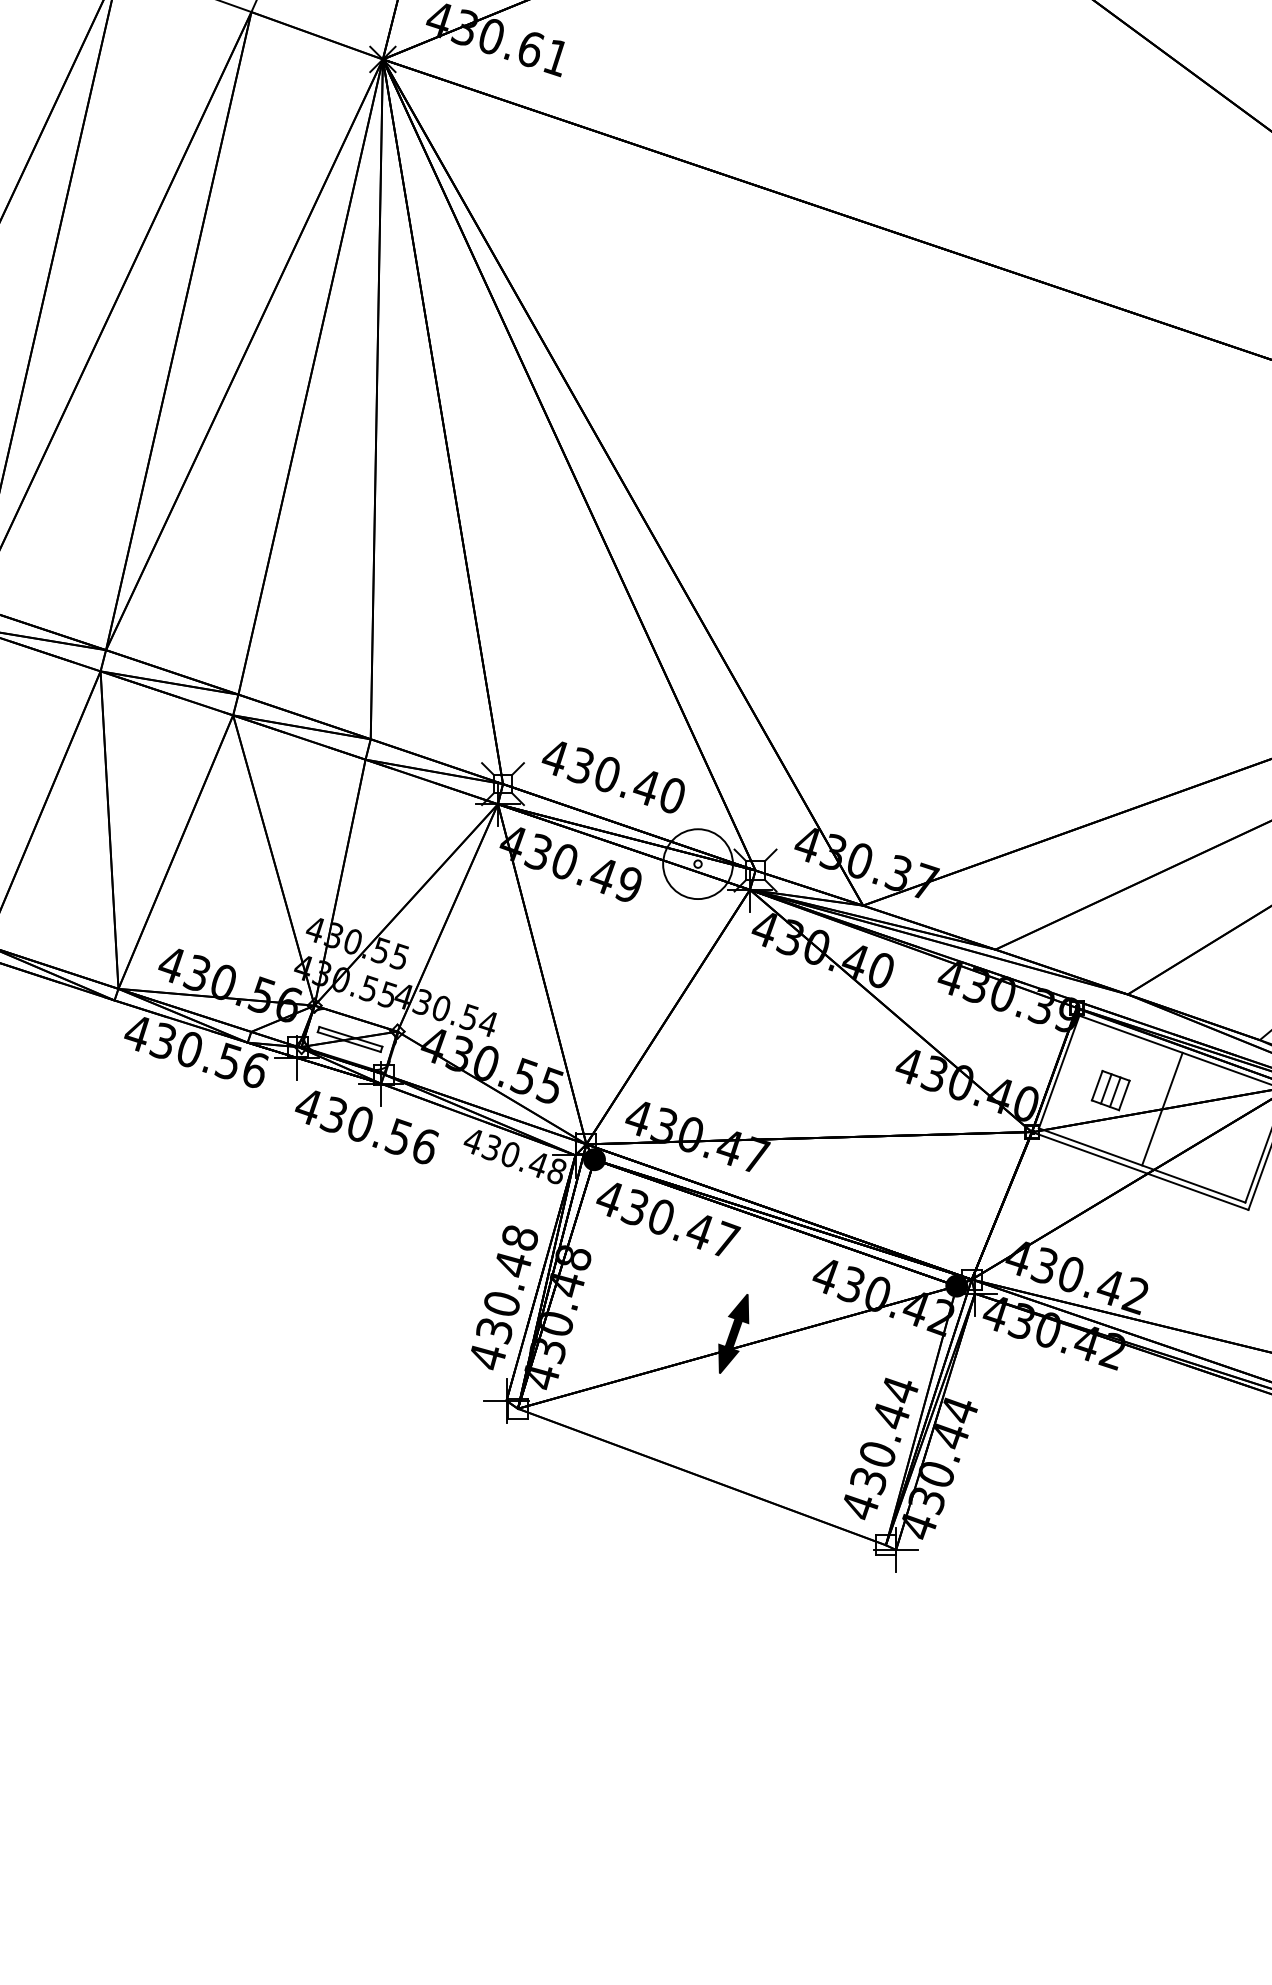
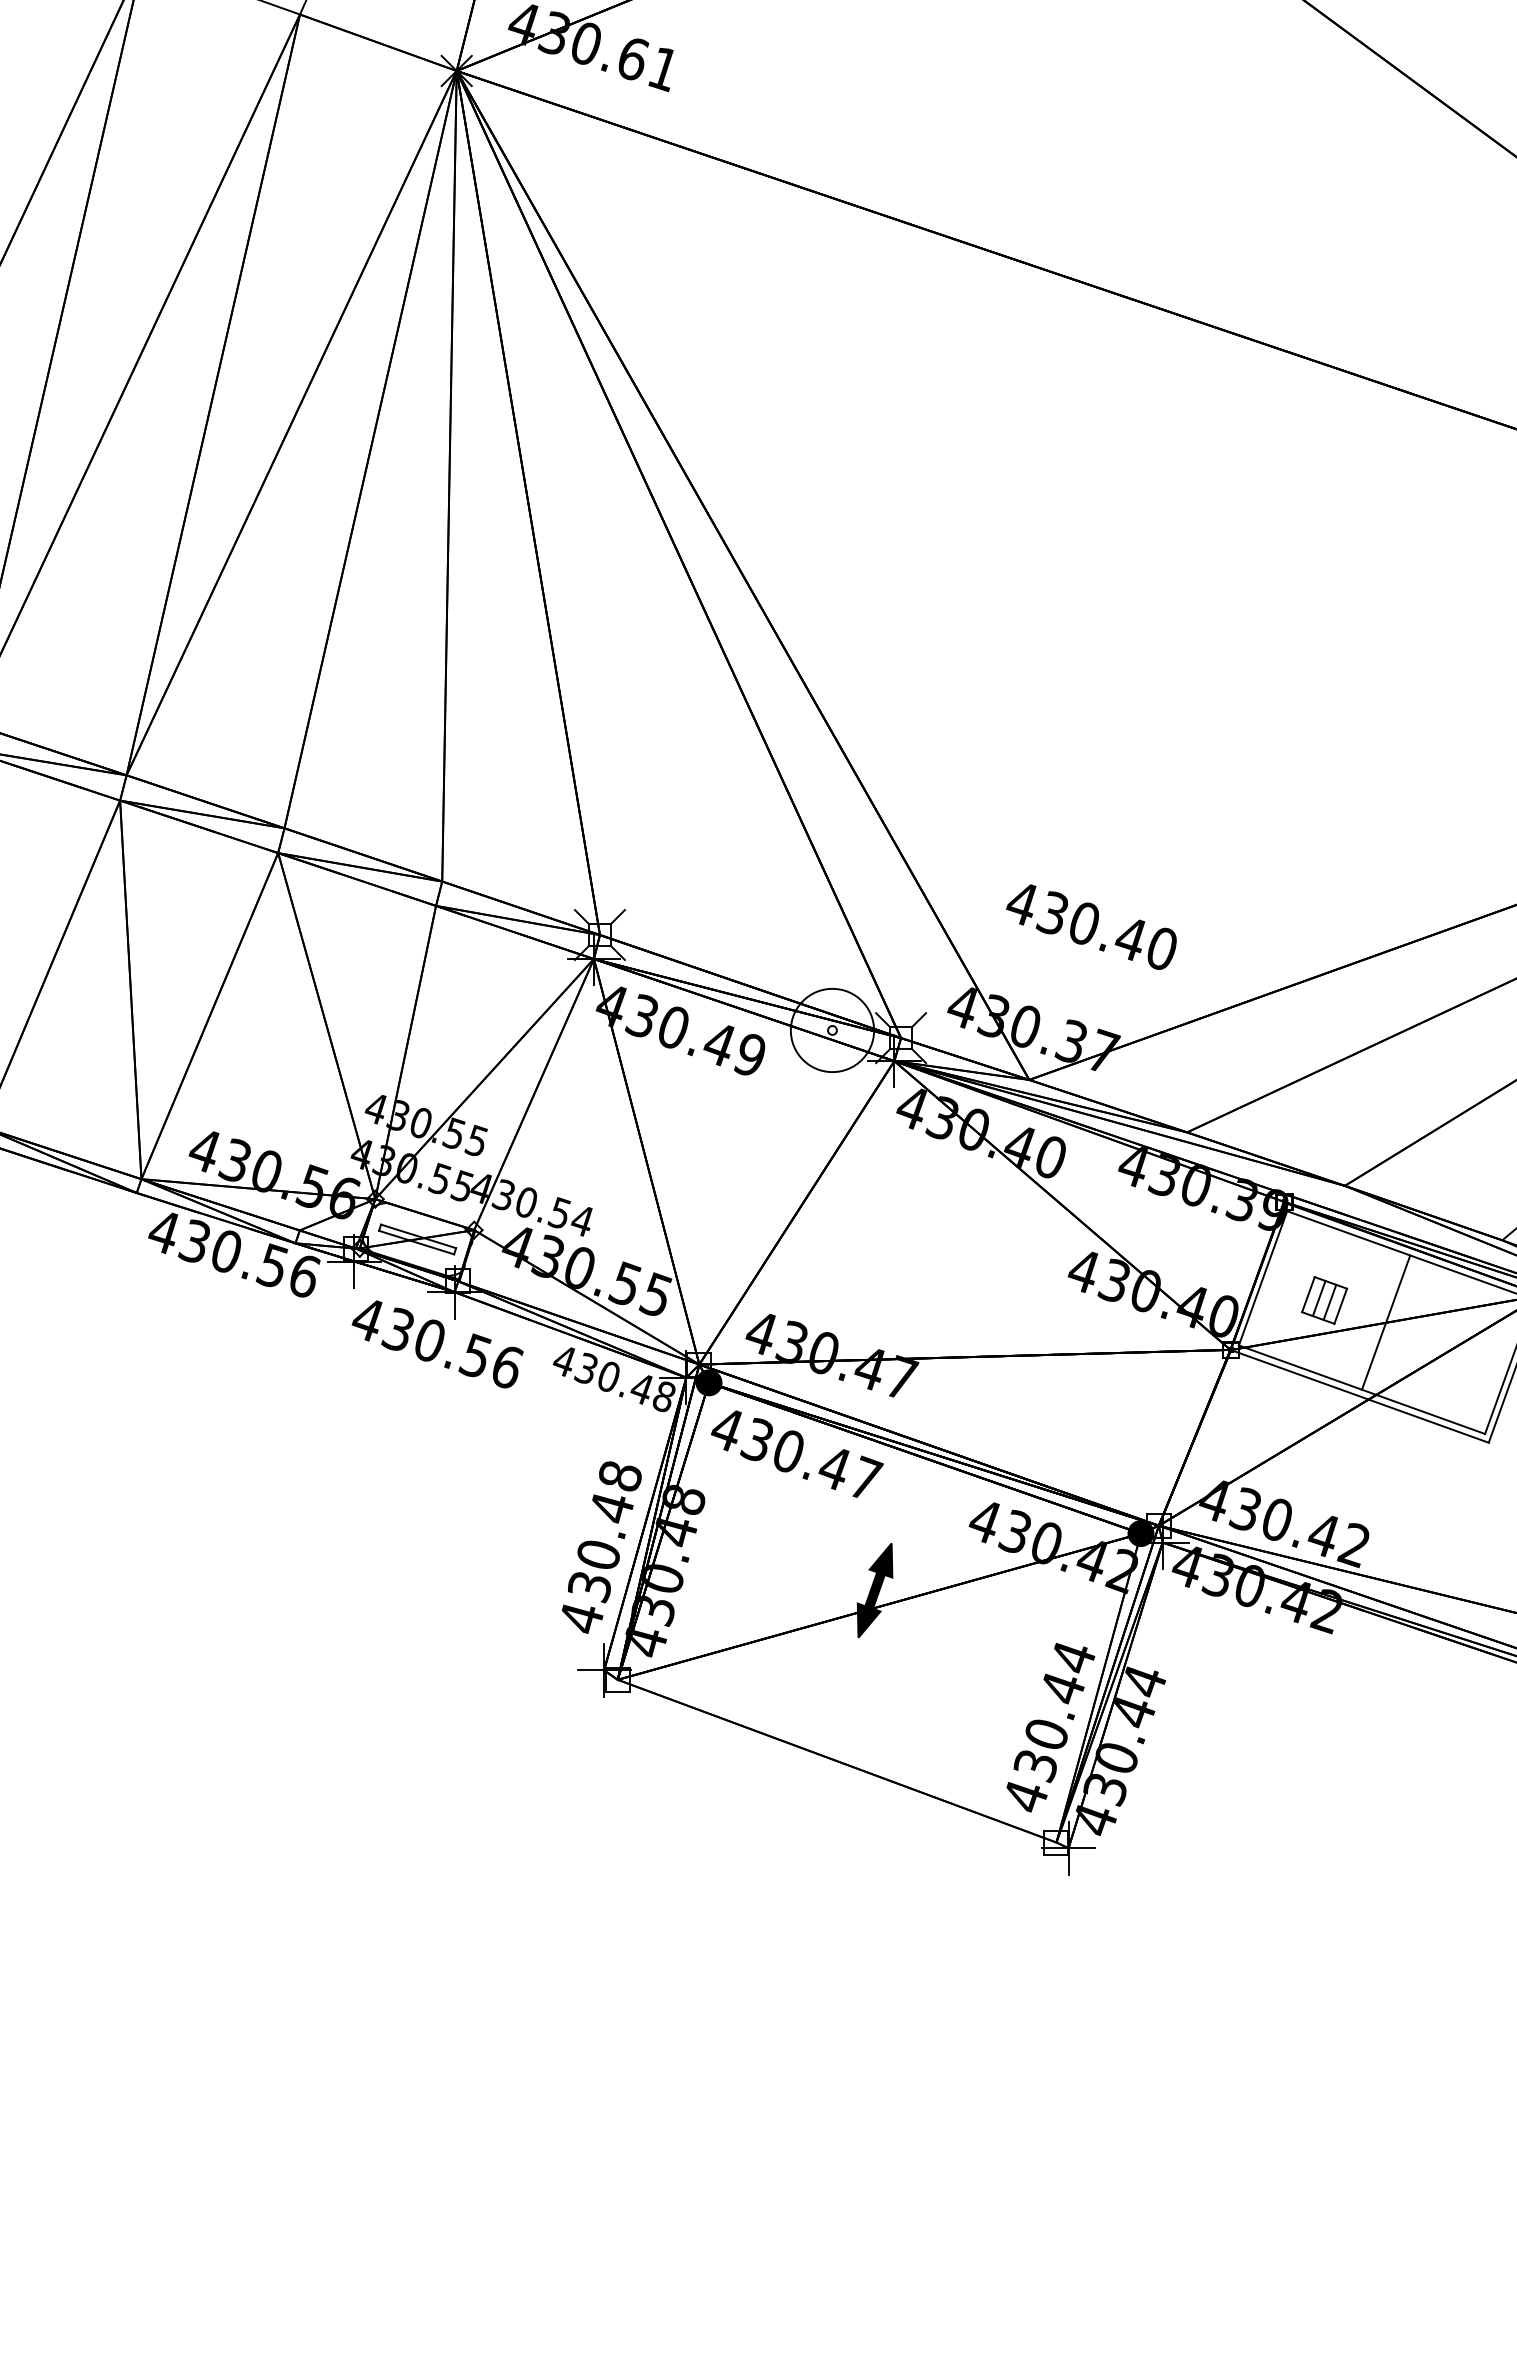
text: (613, 776) -> (1091, 926), moved

